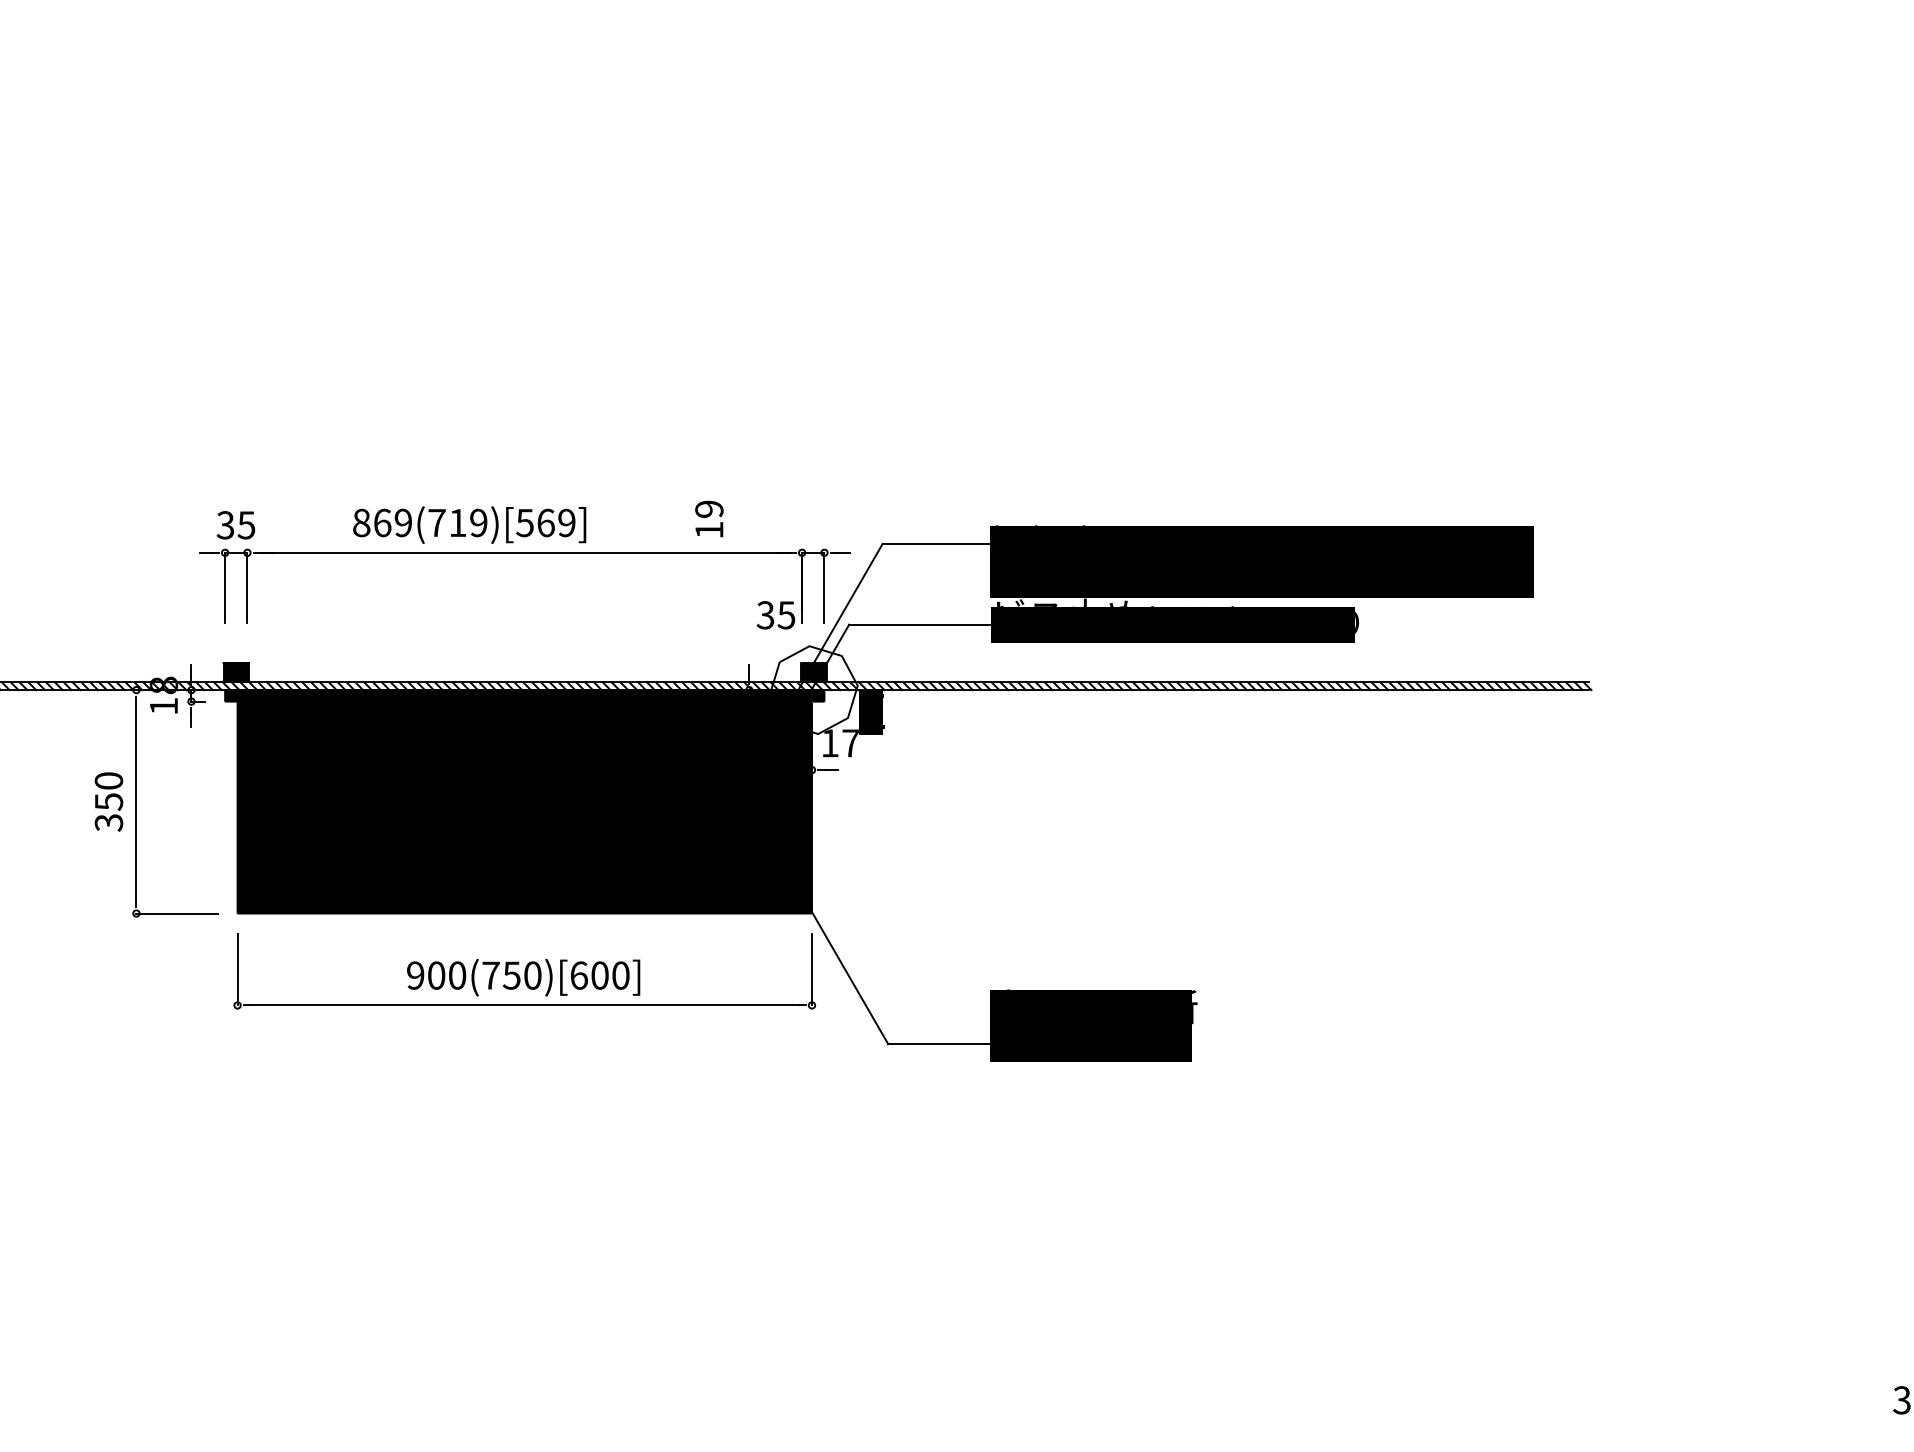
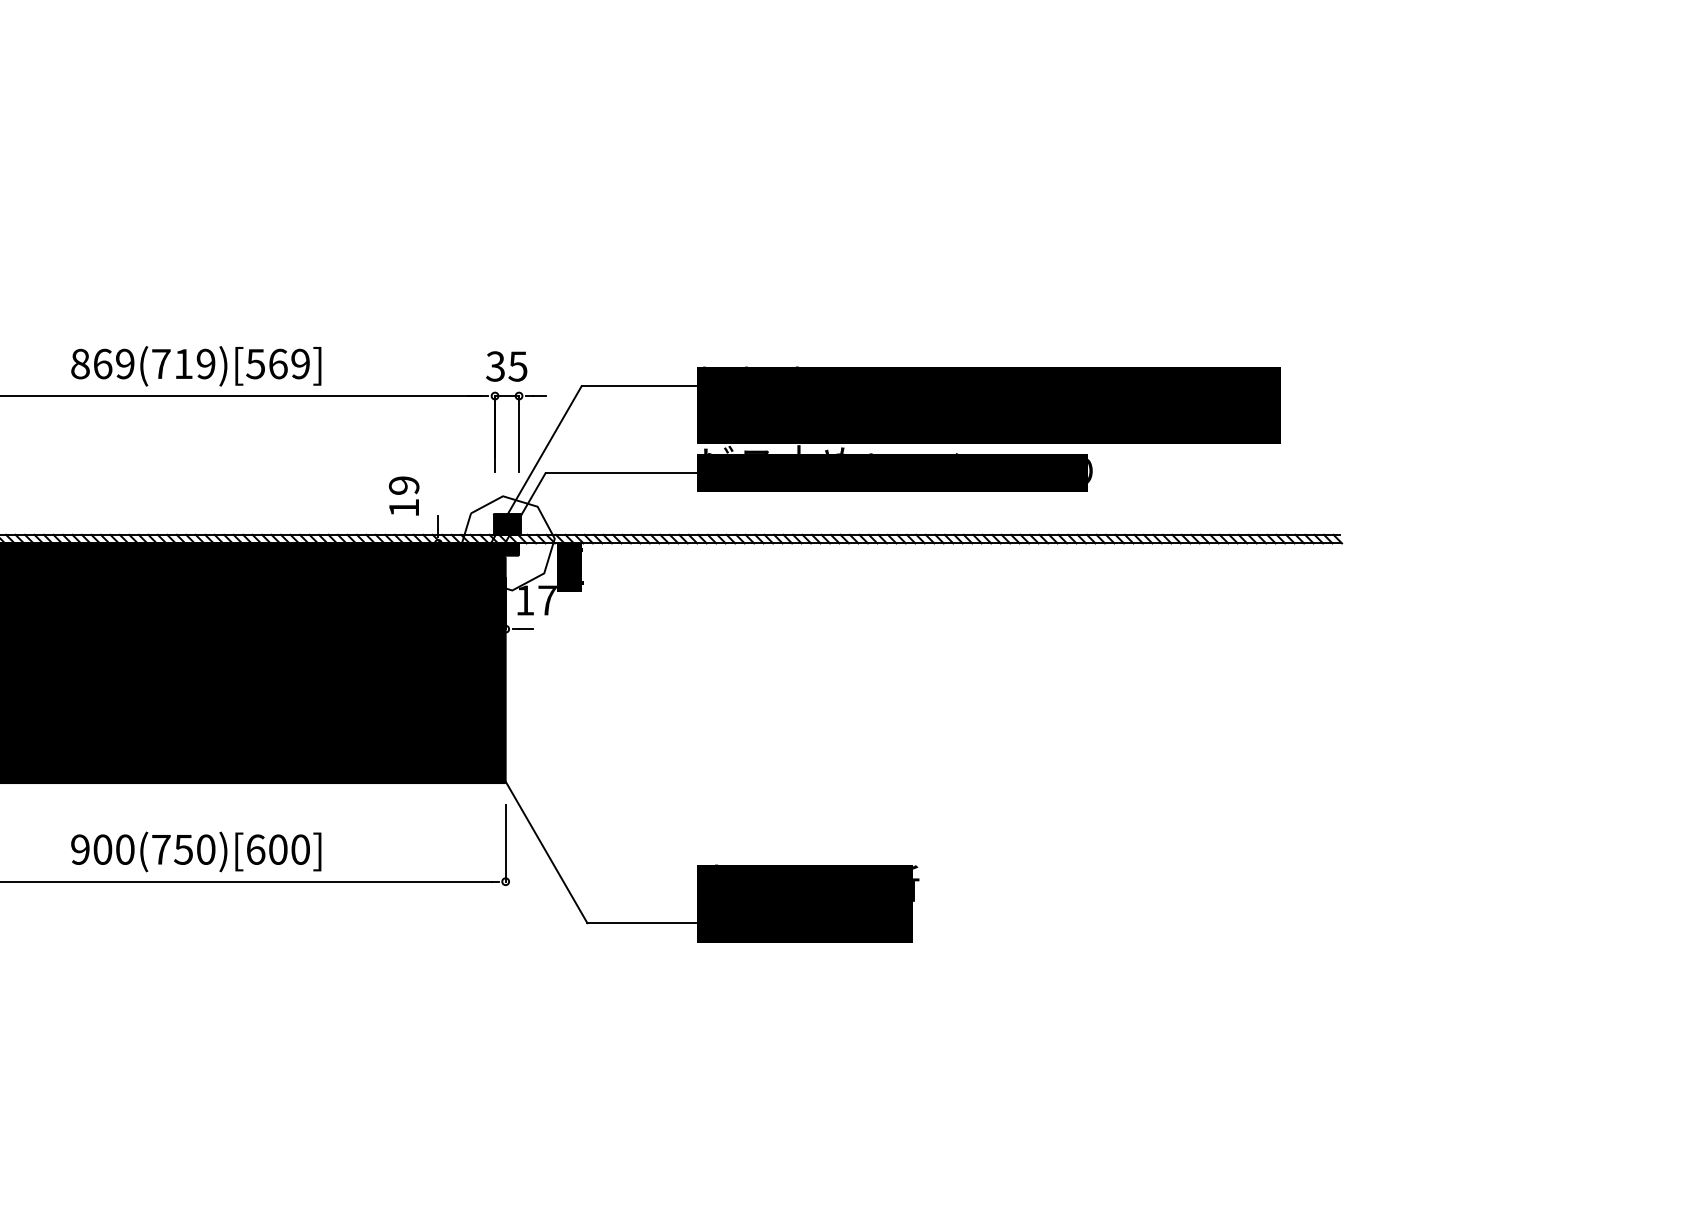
text: (709, 518) -> (404, 495), moved
text: (469, 524) -> (196, 365), moved
text: (775, 615) -> (506, 366), moved

